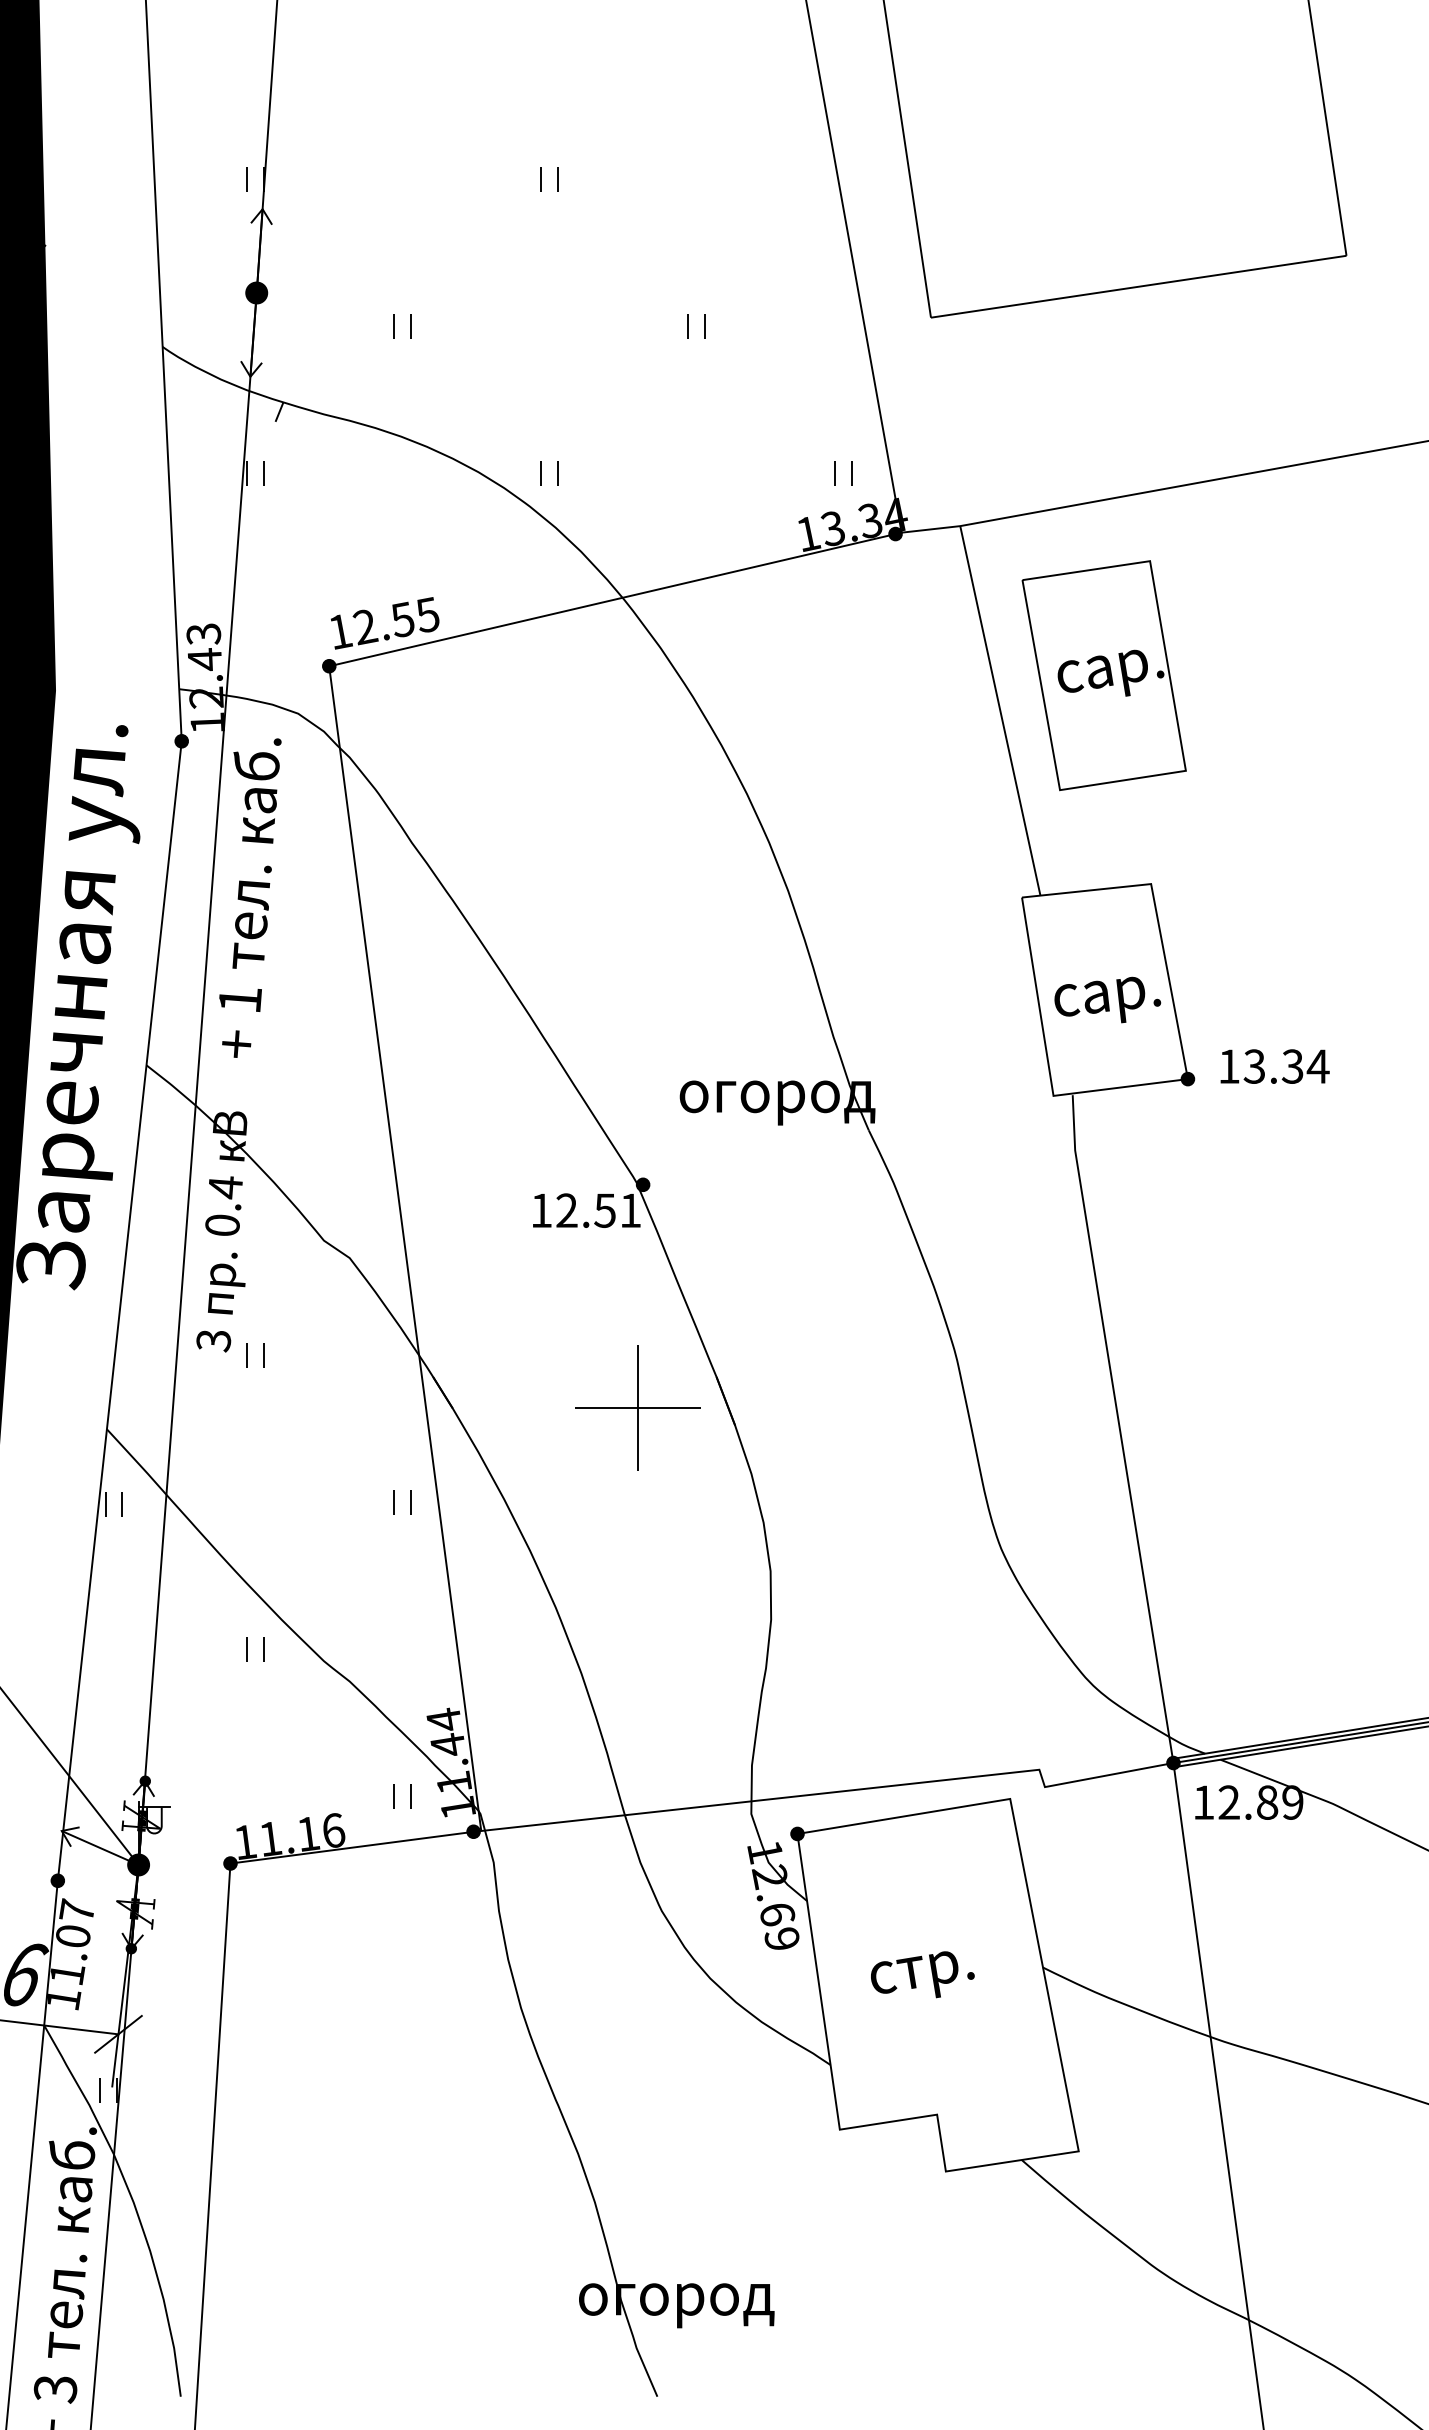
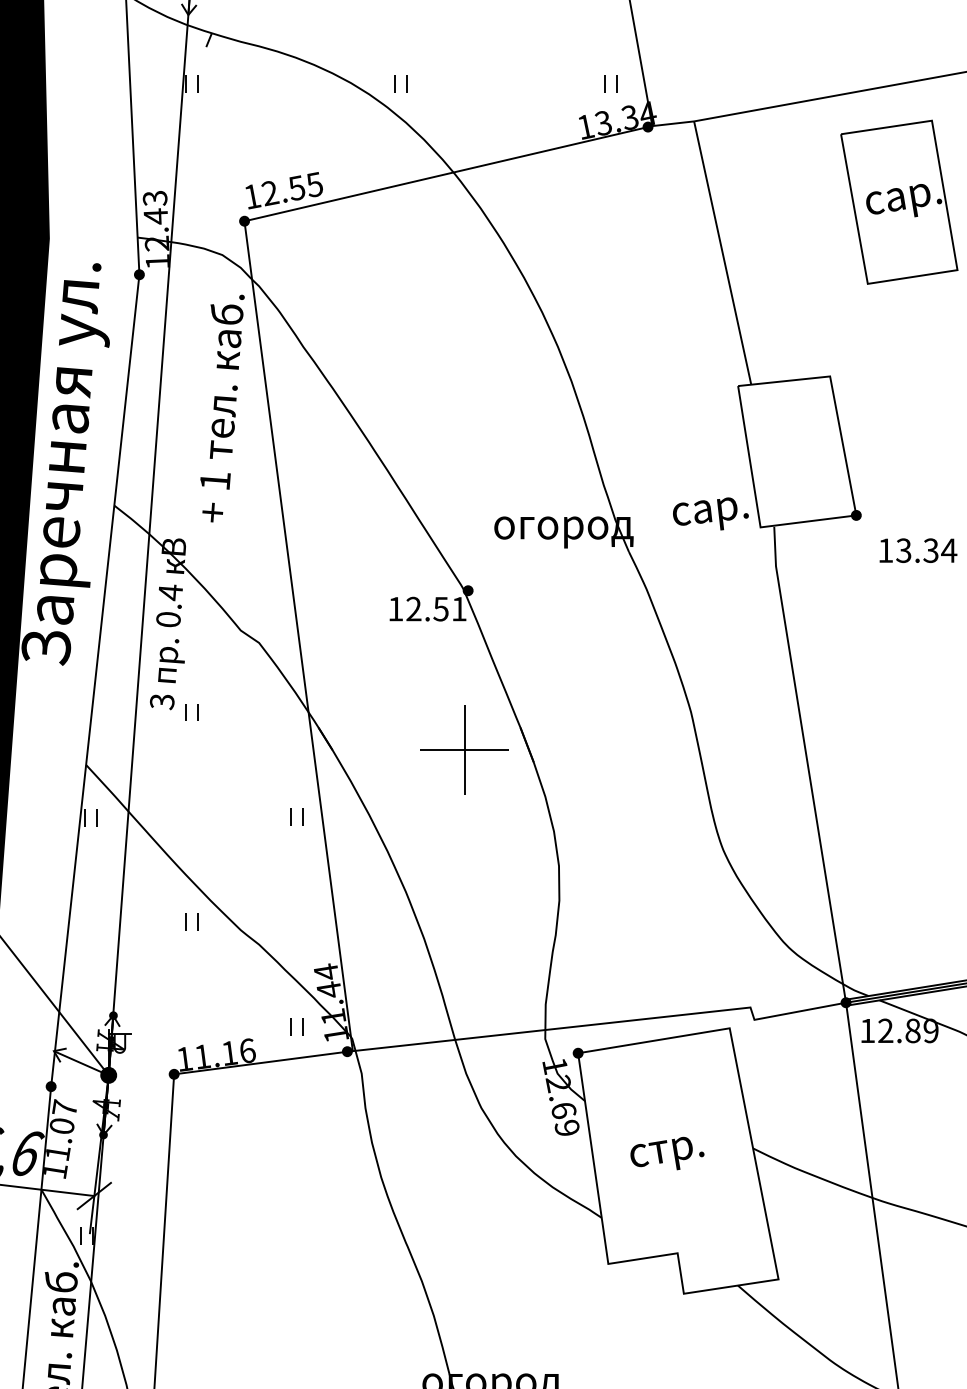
part: (1103, 675) -> (898, 202), moved
text: (250, 897) -> (222, 408), moved
text: (1107, 999) -> (710, 513), moved
text: (1274, 1066) -> (918, 550), moved

